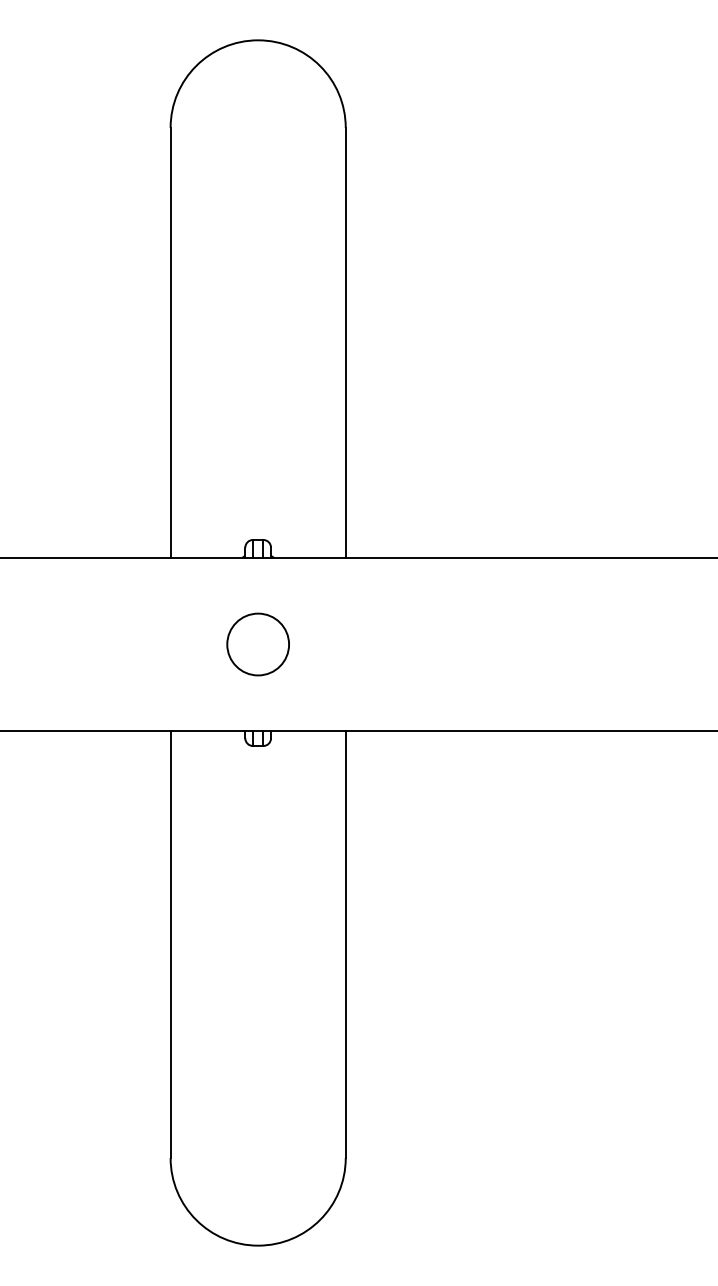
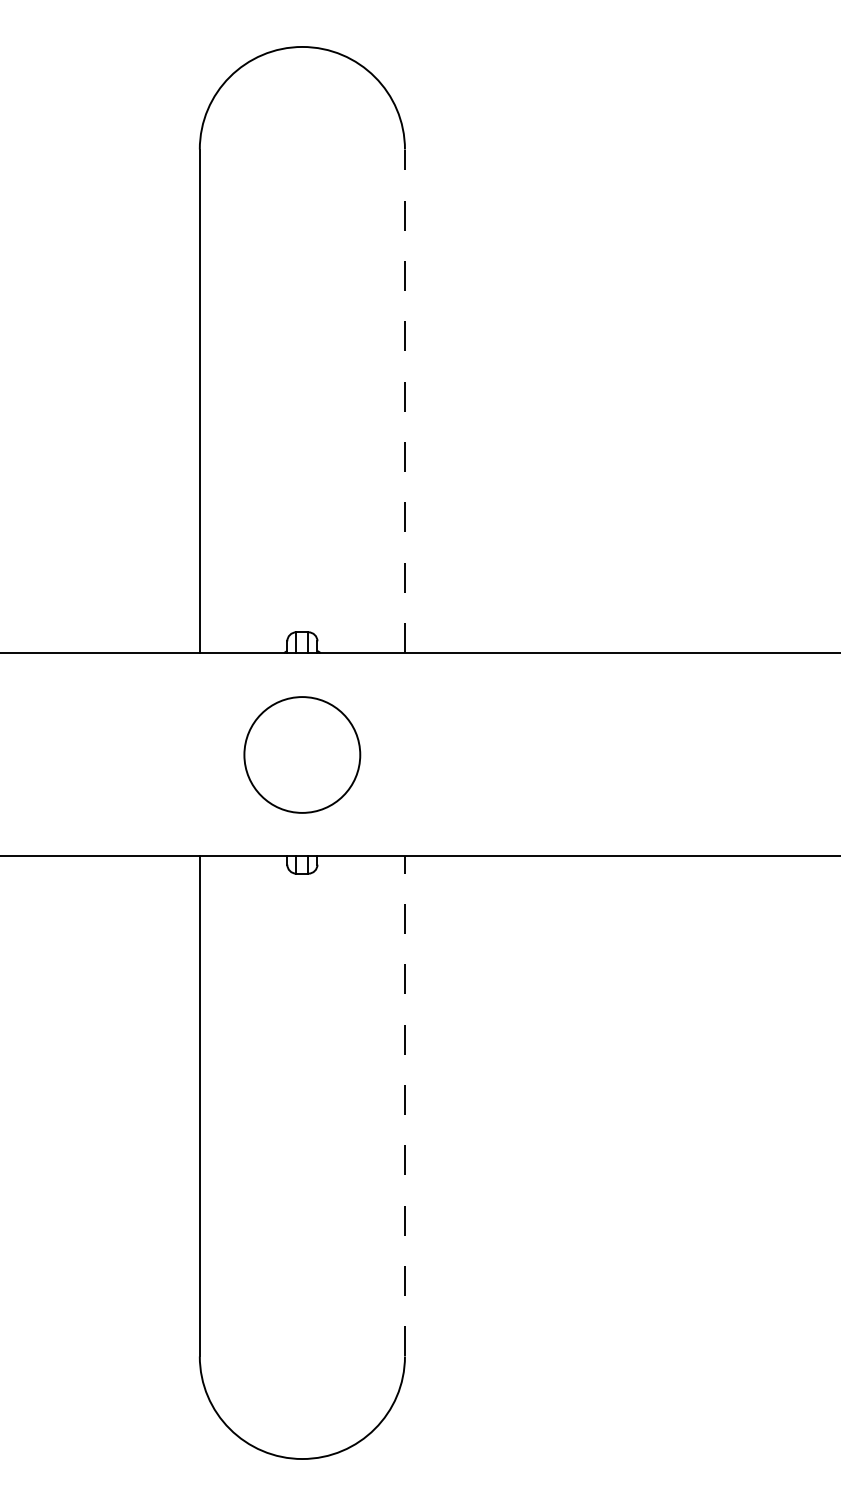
line: (345, 342) -> (404, 401), solid -> dashed
circle: (258, 644) -> (302, 754), size x1.6
line: (345, 944) -> (404, 1106), solid -> dashed

